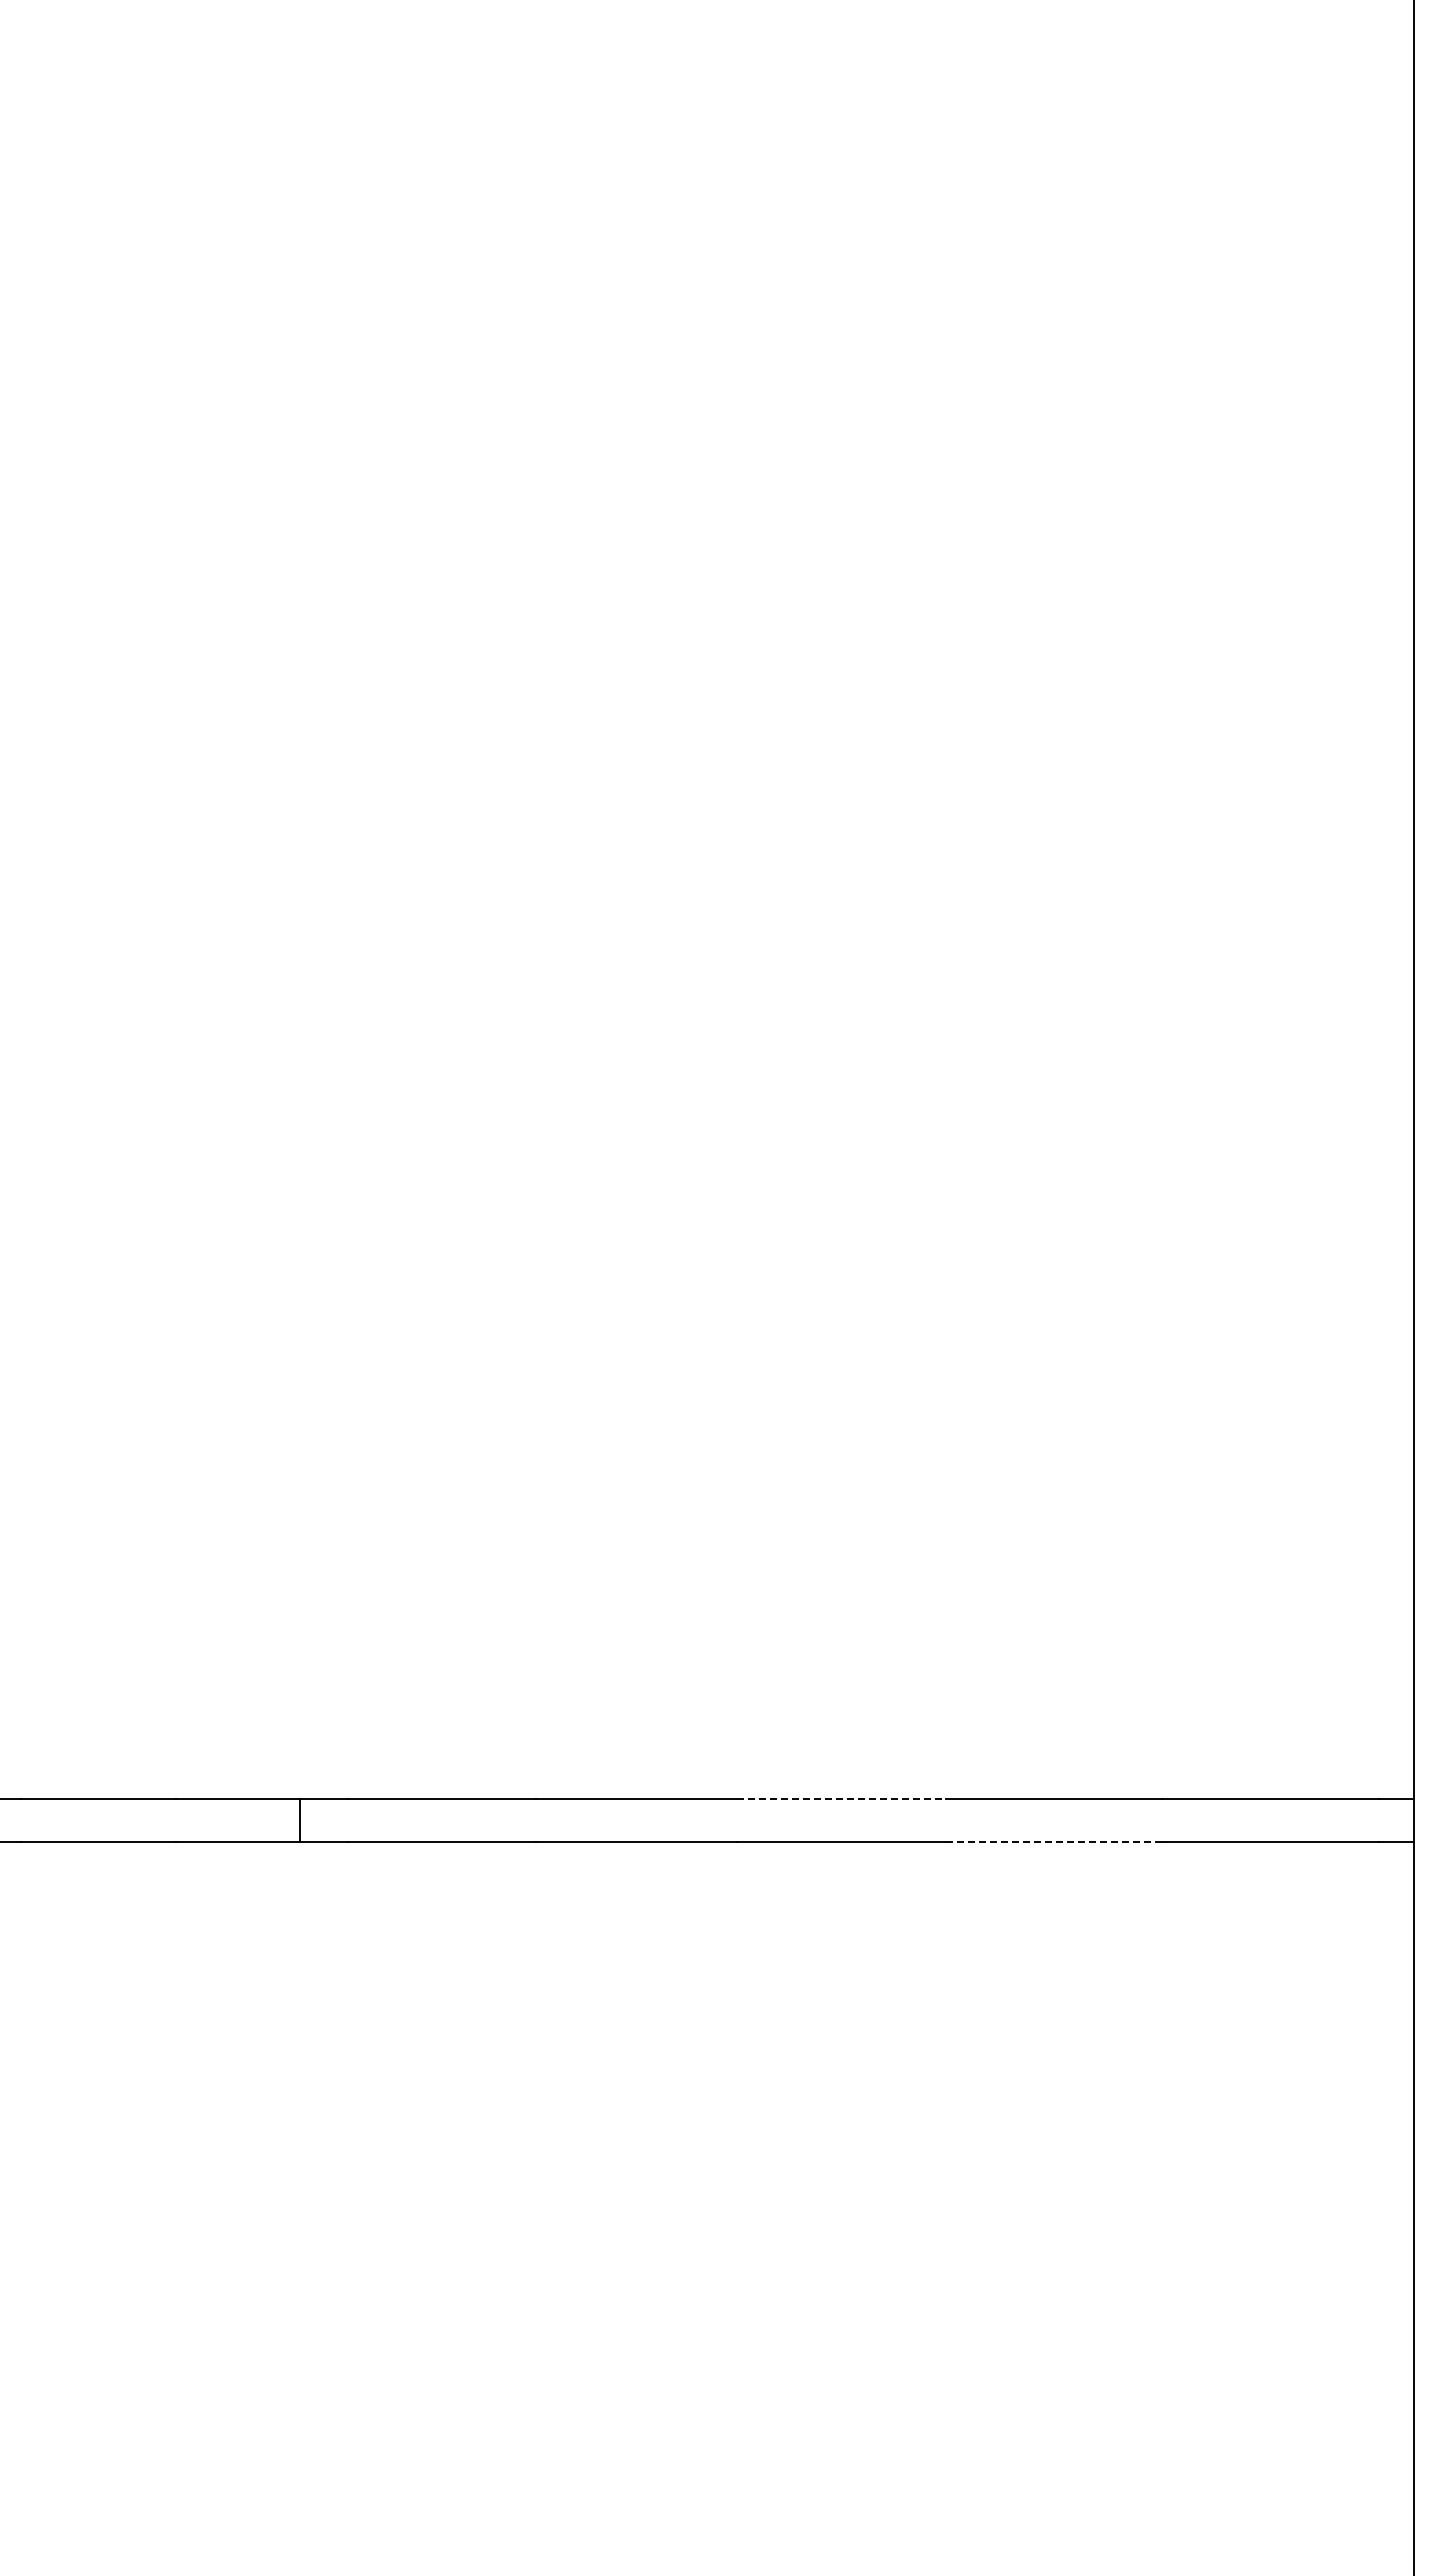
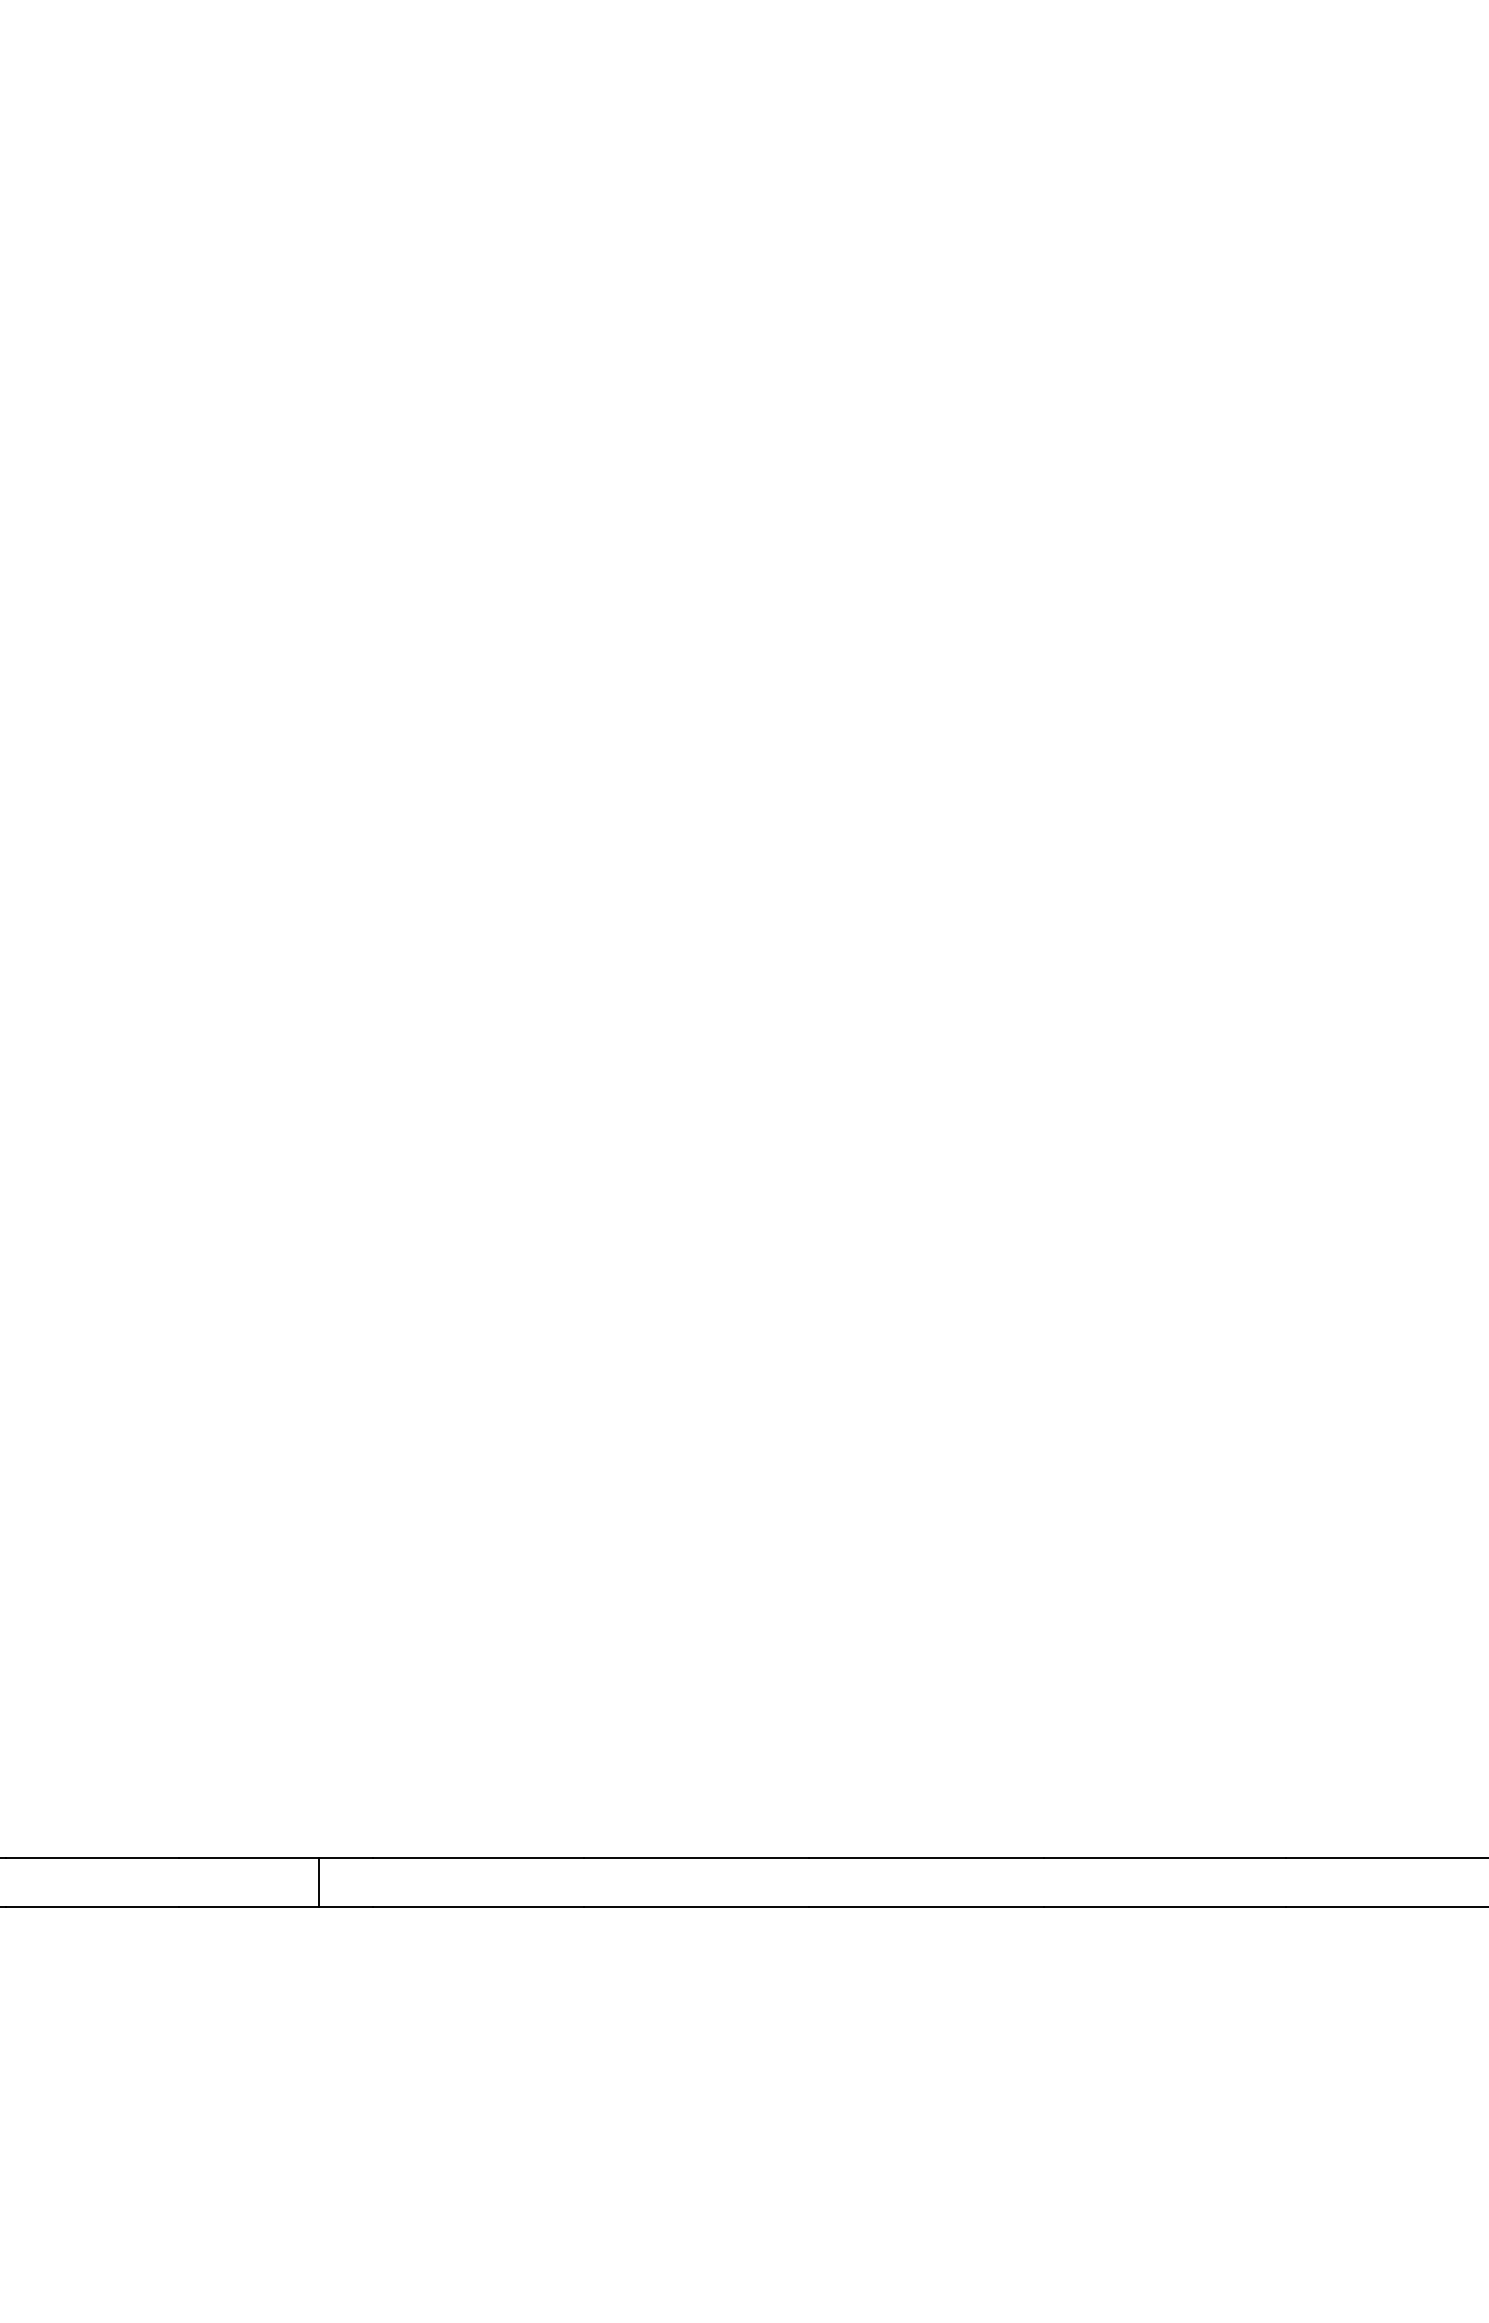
line: (841, 1798) -> (926, 1857), dashed -> solid
line: (1053, 1842) -> (1164, 1907), dashed -> solid

